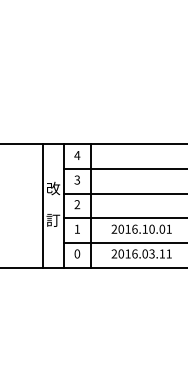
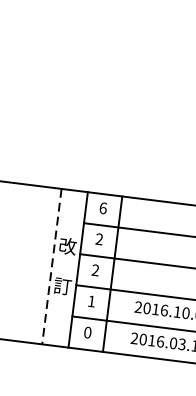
text: (76, 155) -> (102, 208), 4 -> 6
text: (77, 180) -> (99, 239), 3 -> 2
line: (42, 205) -> (51, 265), solid -> dashed

